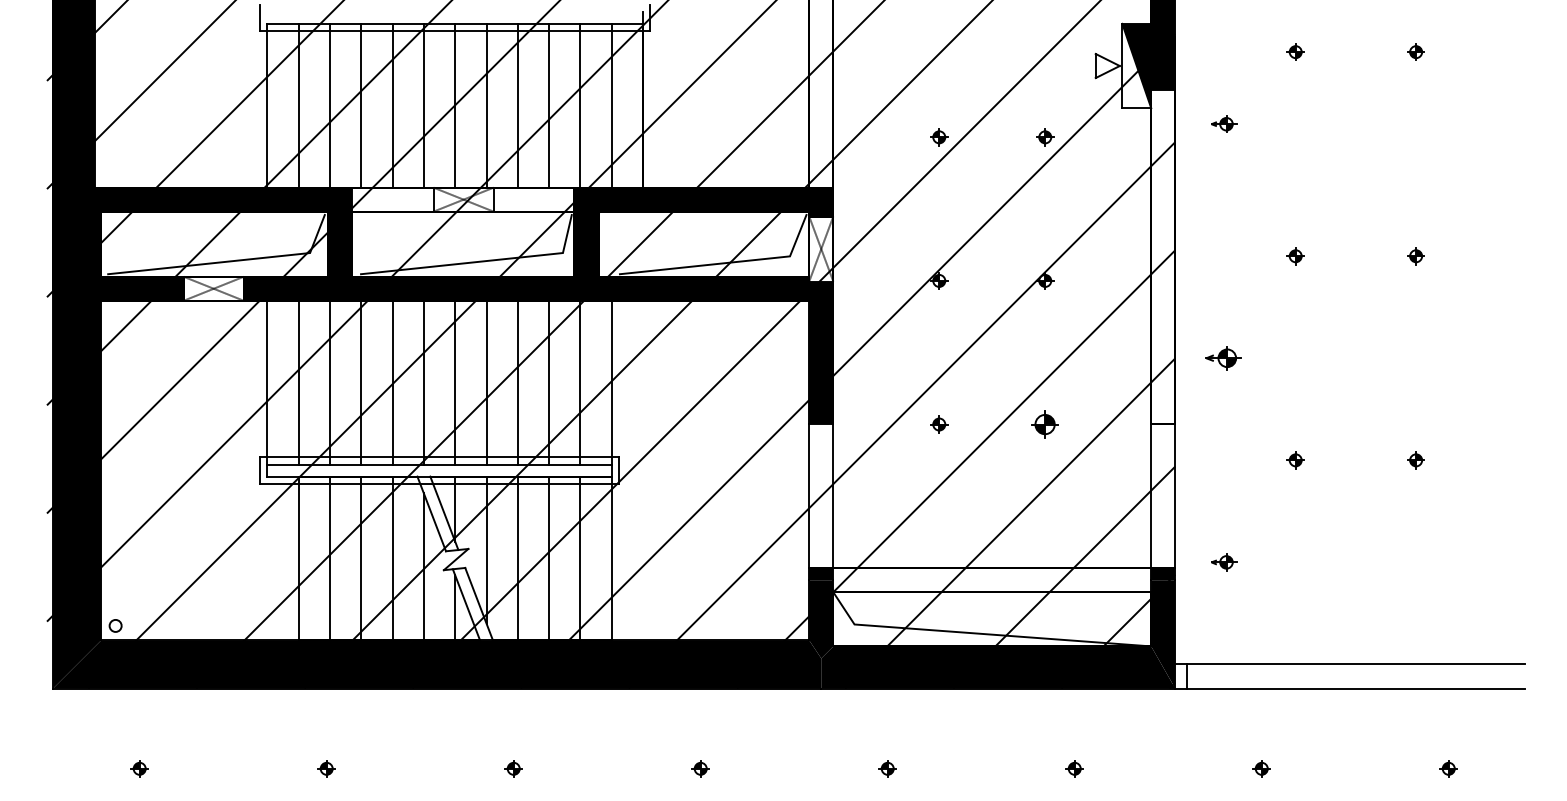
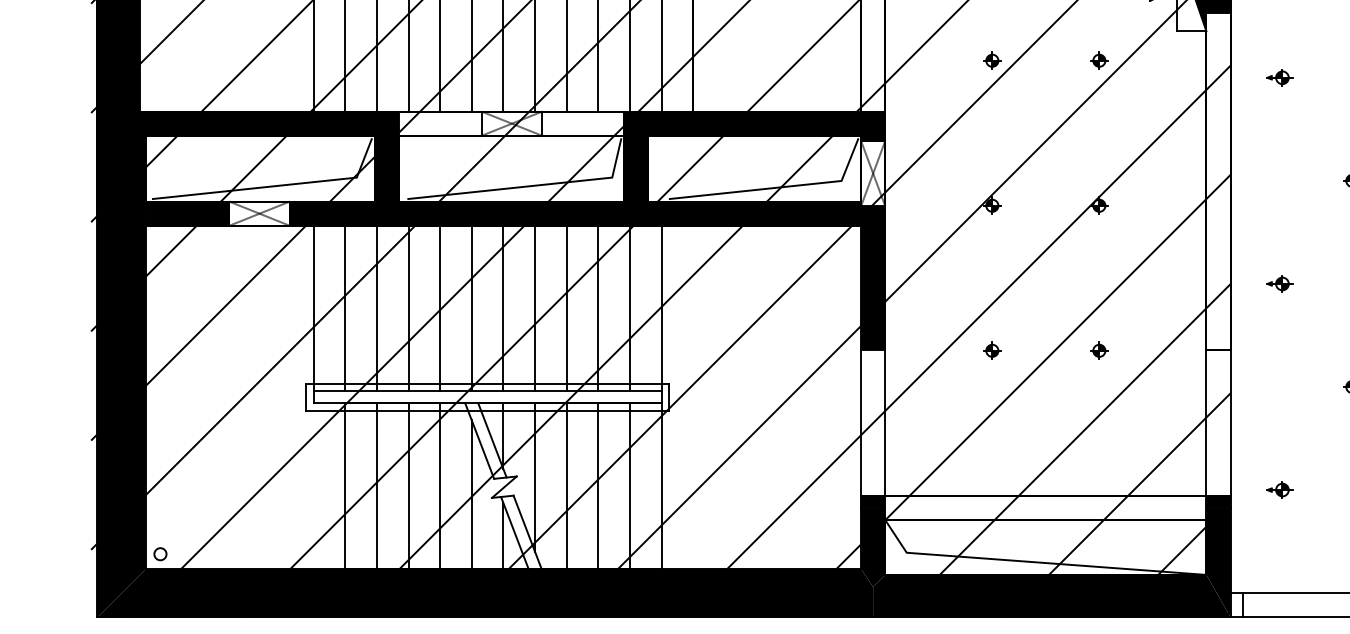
part: (1224, 123) -> (1280, 77), moved
part: (1224, 358) -> (1280, 284), size x0.71
part: (1045, 424) -> (1099, 350), size x0.62

